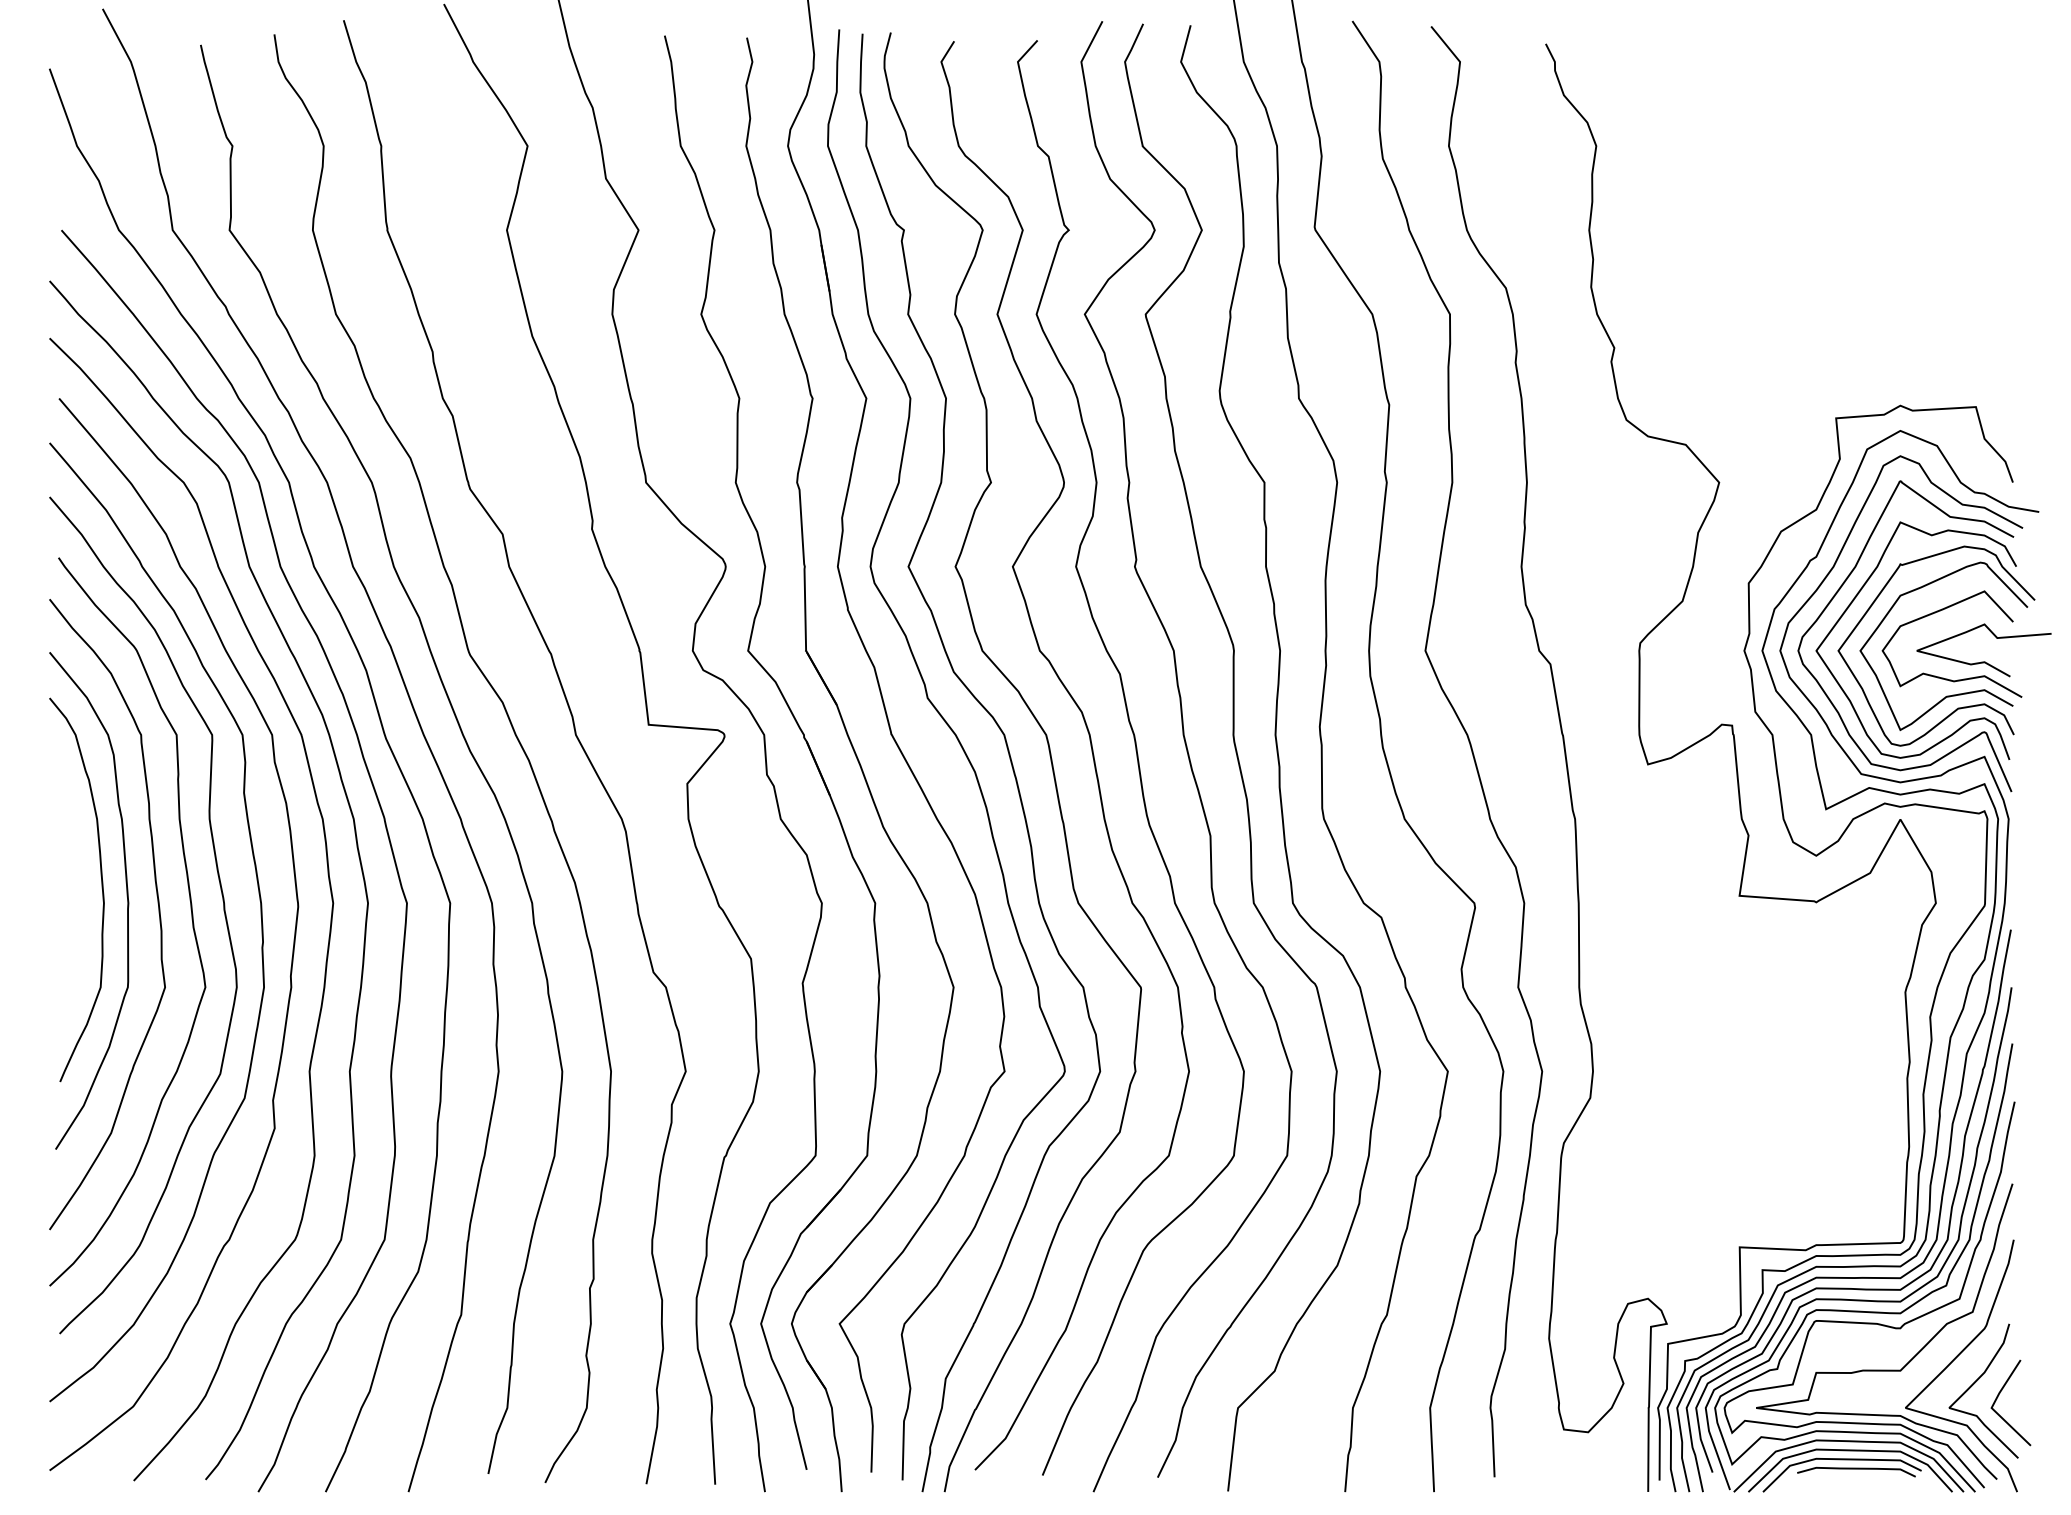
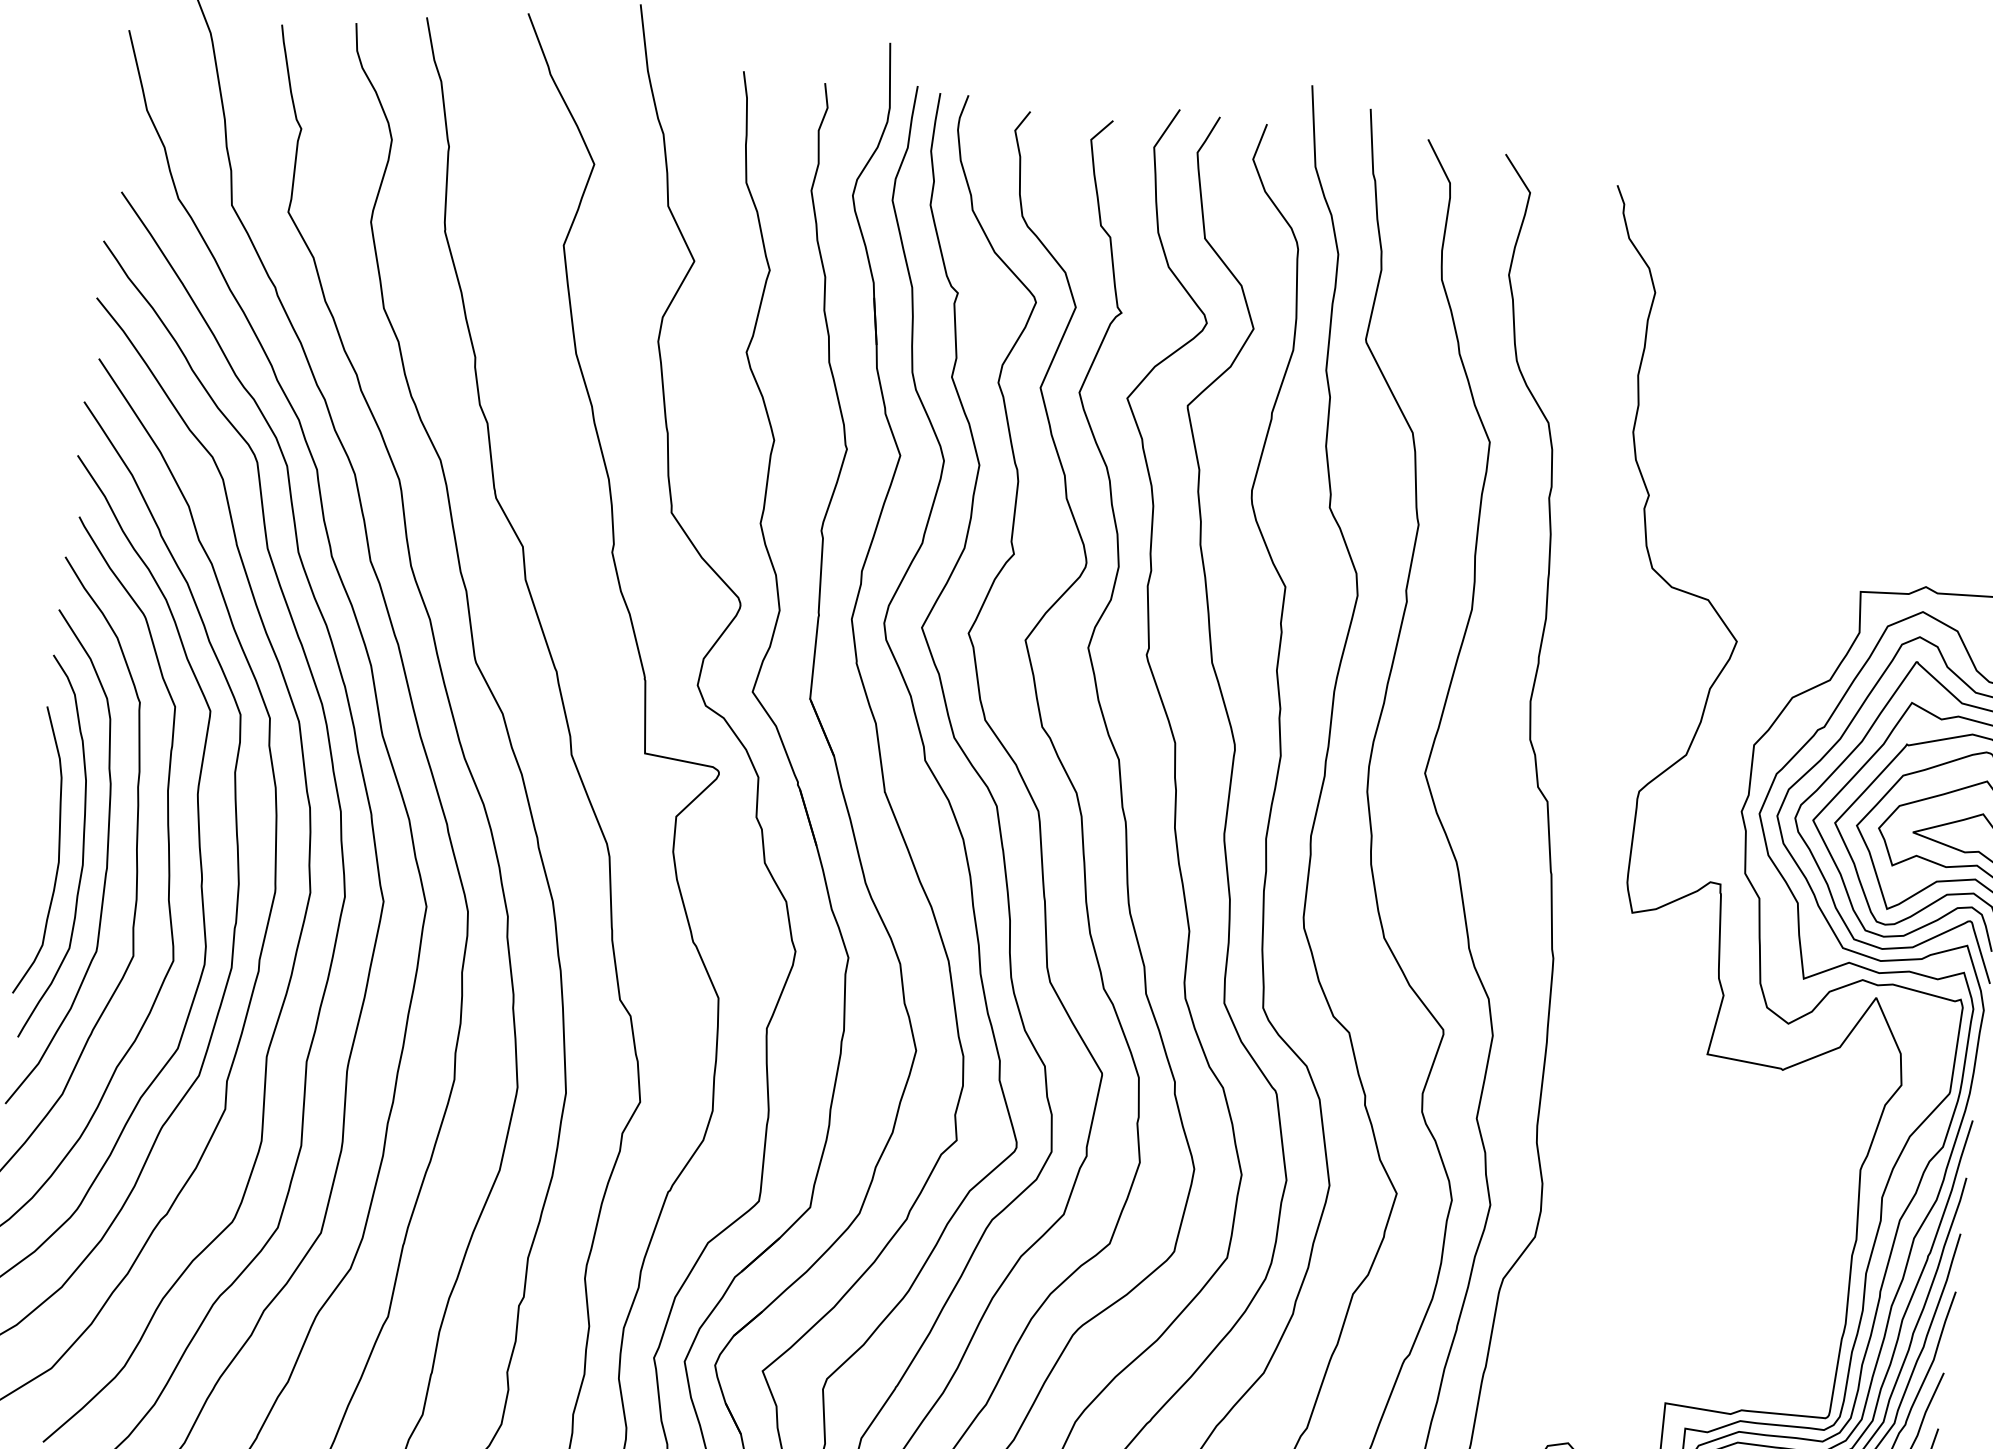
curve: (77, 891) -> (57, 850), added

